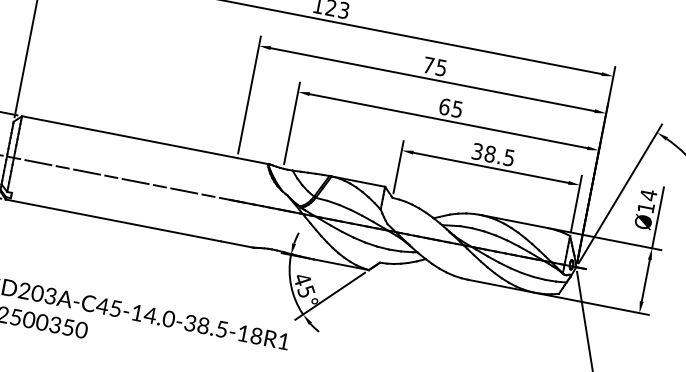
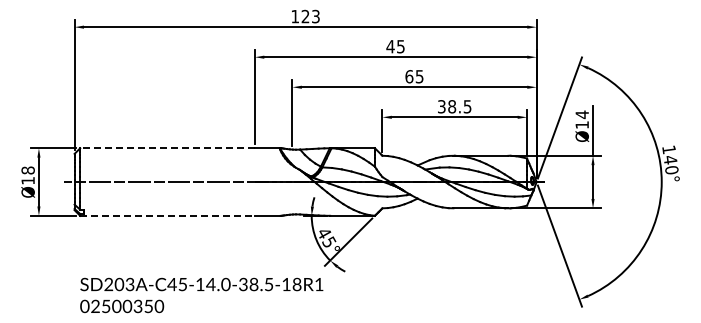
text: (428, 65) -> (390, 46), 75 -> 45
line: (129, 137) -> (167, 148), solid -> dashed
line: (114, 220) -> (168, 215), solid -> dashed

